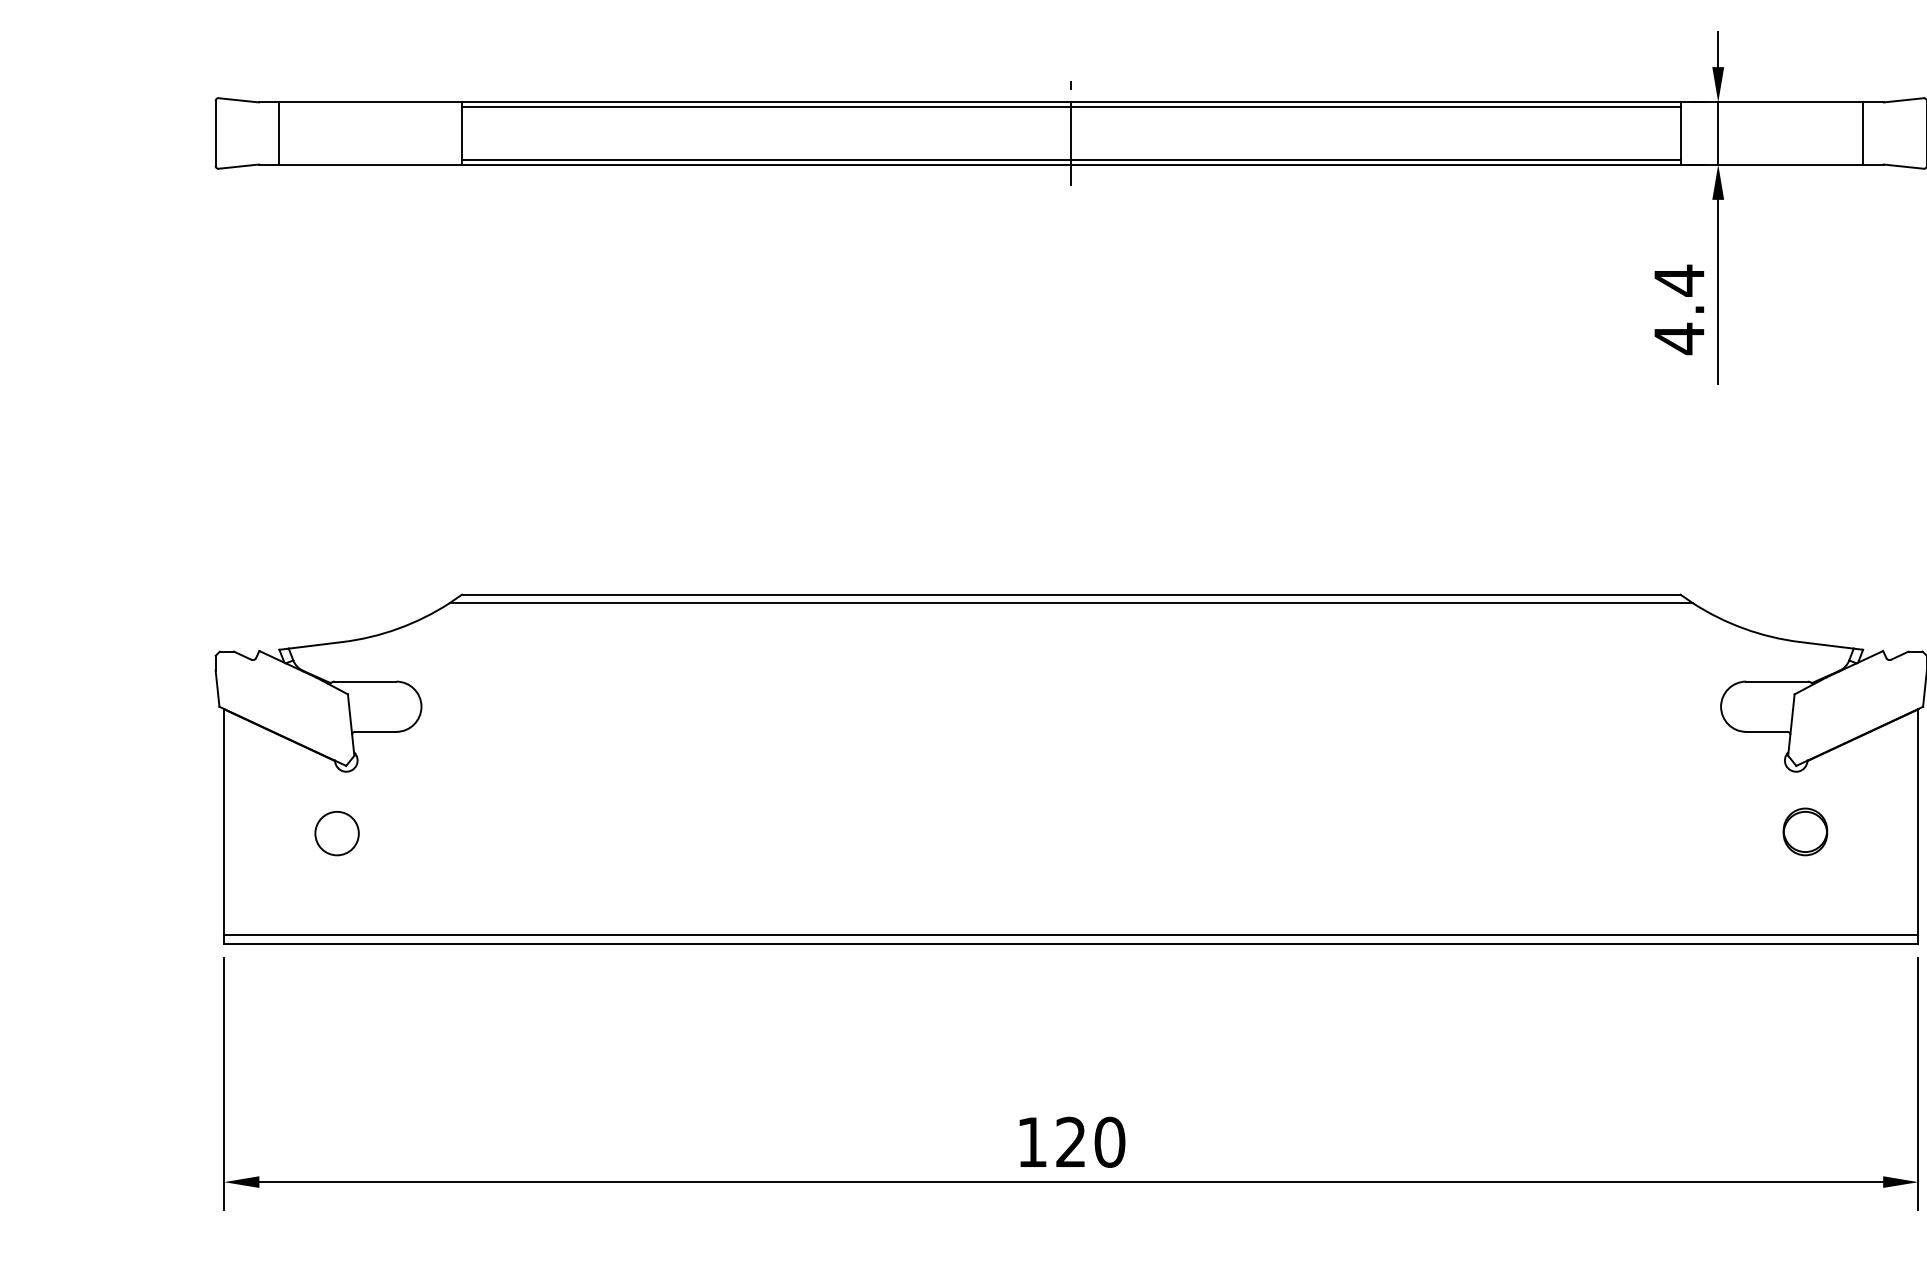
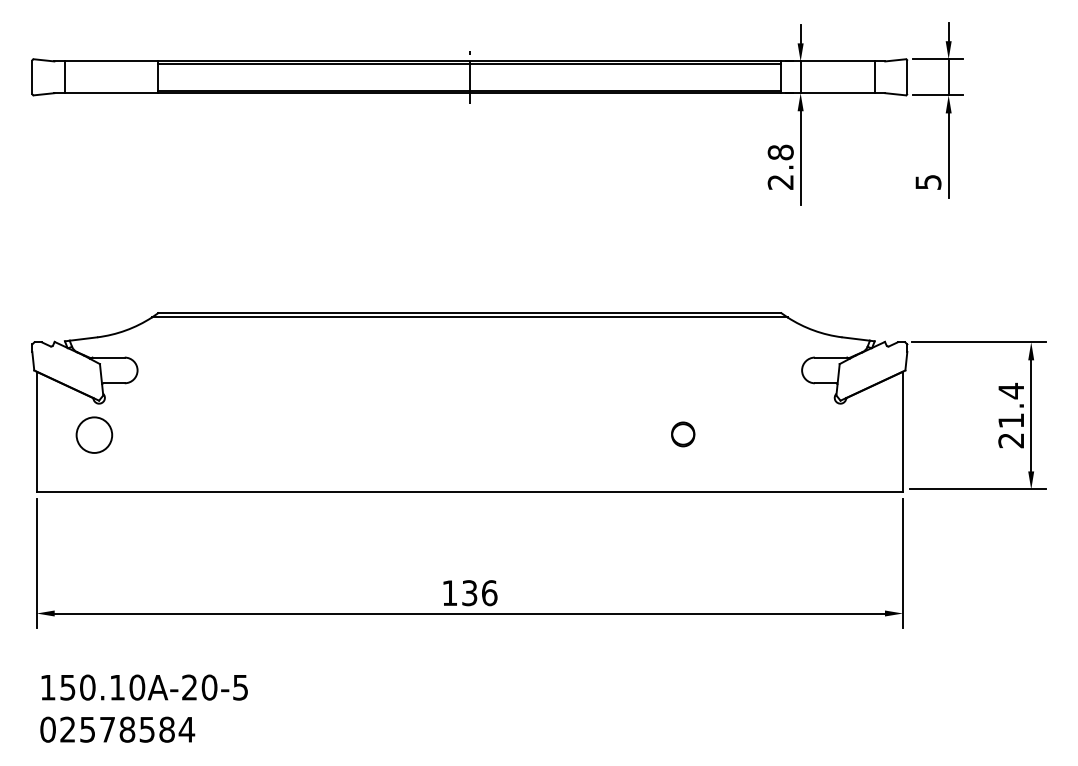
text: (1678, 309) -> (780, 167), 4.4 -> 2.8
part: (1805, 832) -> (683, 434), moved
circle: (337, 833) -> (94, 435), size x1.6
line: (1070, 935) -> (469, 487), removed
text: (1090, 1142) -> (479, 593), 120 -> 136

